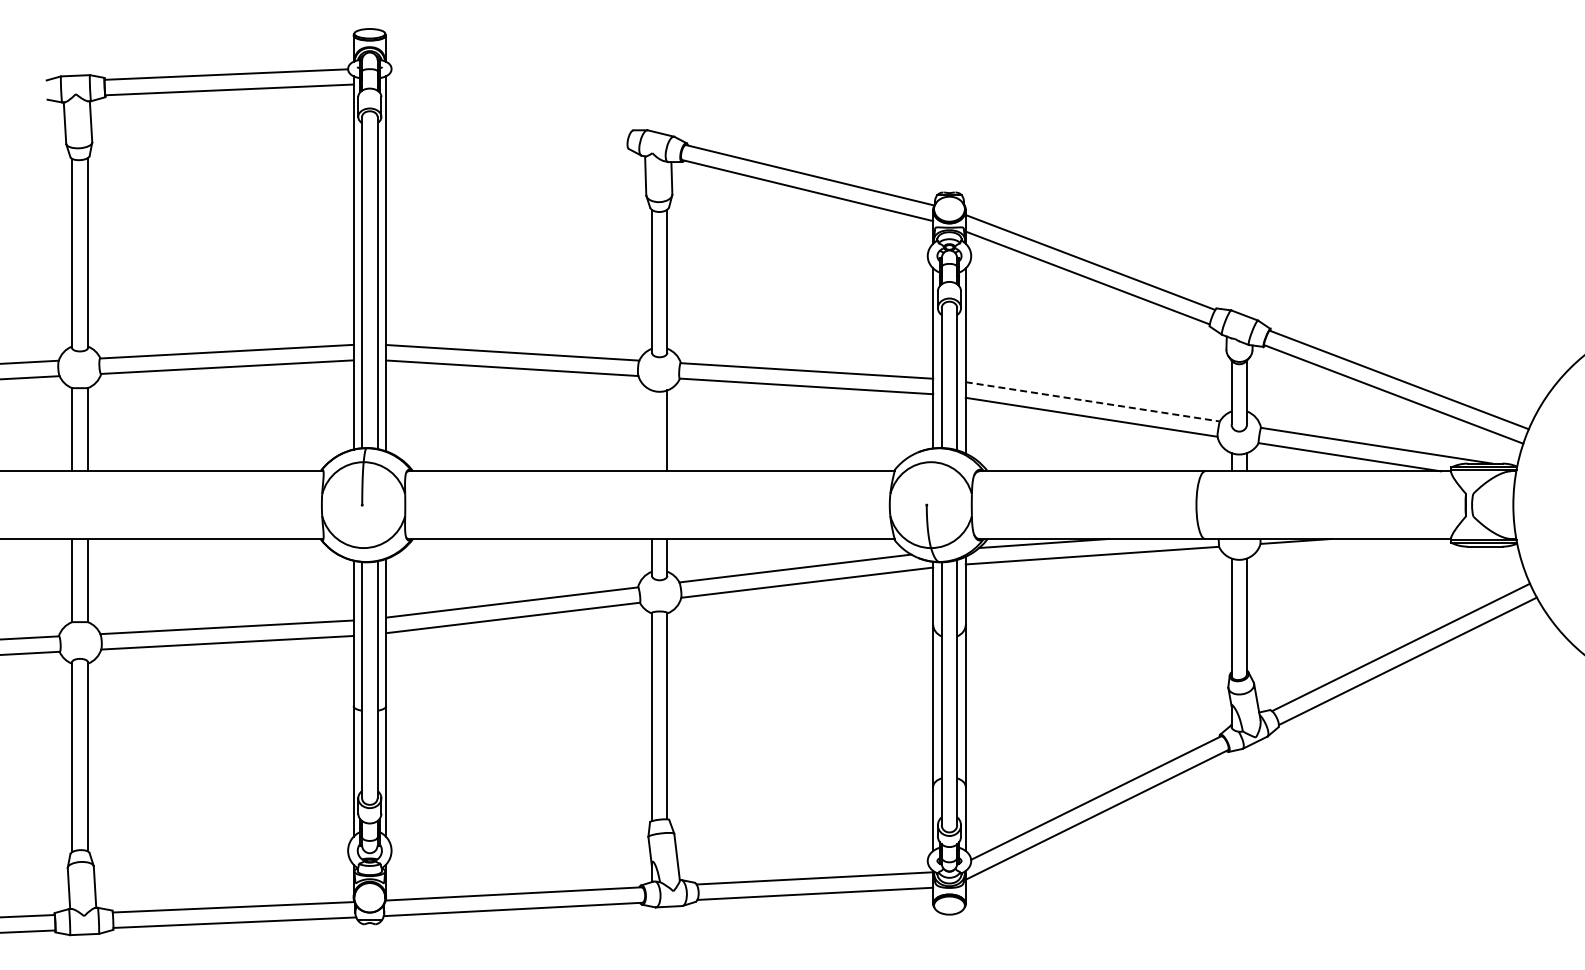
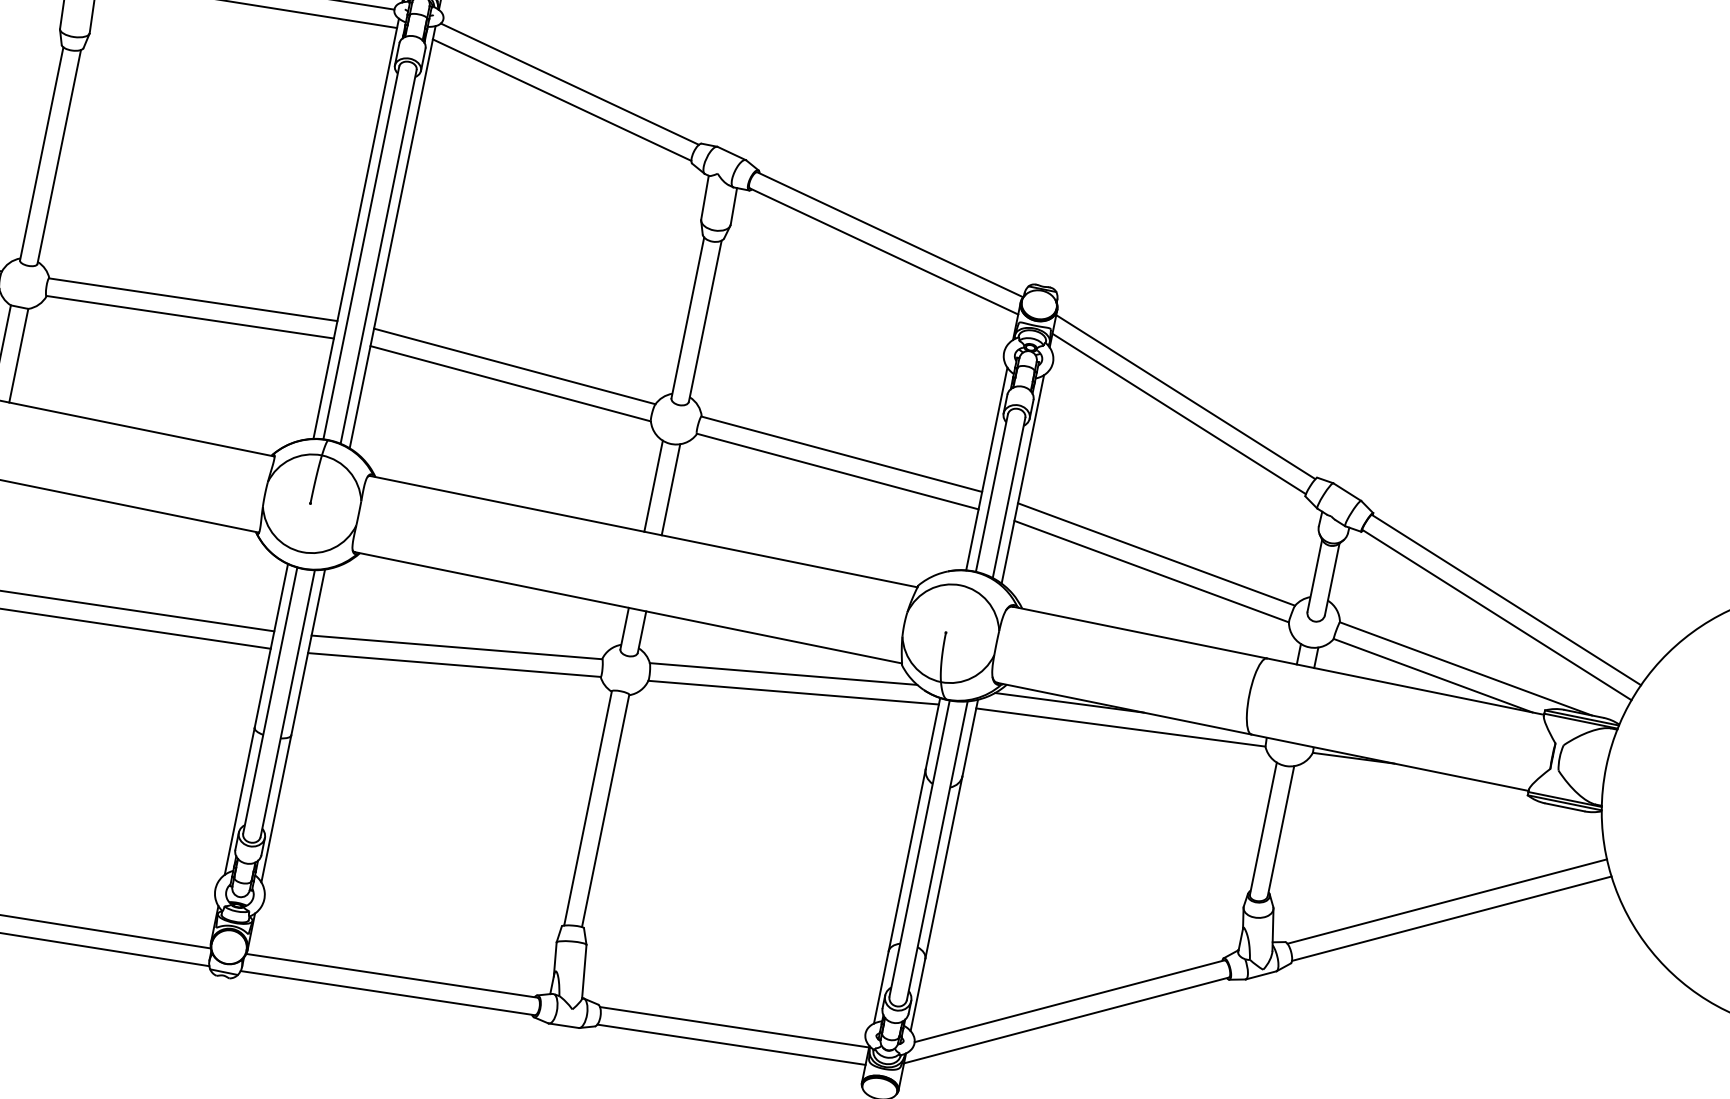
line: (510, 102) -> (569, 84), added
line: (506, 117) -> (561, 100), added
line: (1092, 401) -> (1156, 554), dashed -> solid
line: (651, 430) -> (653, 485), added

